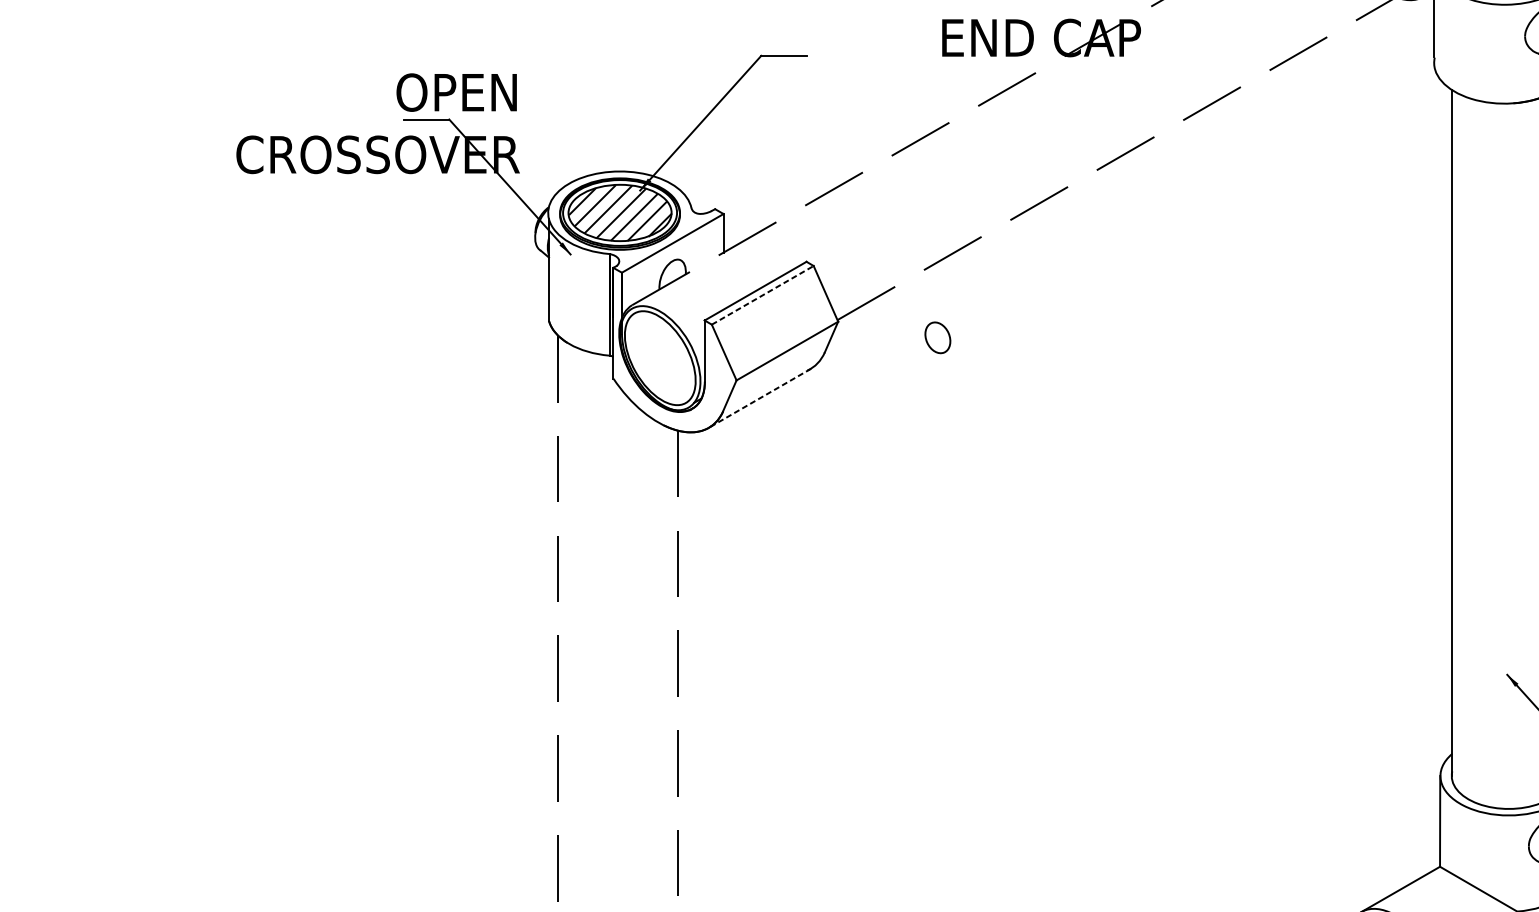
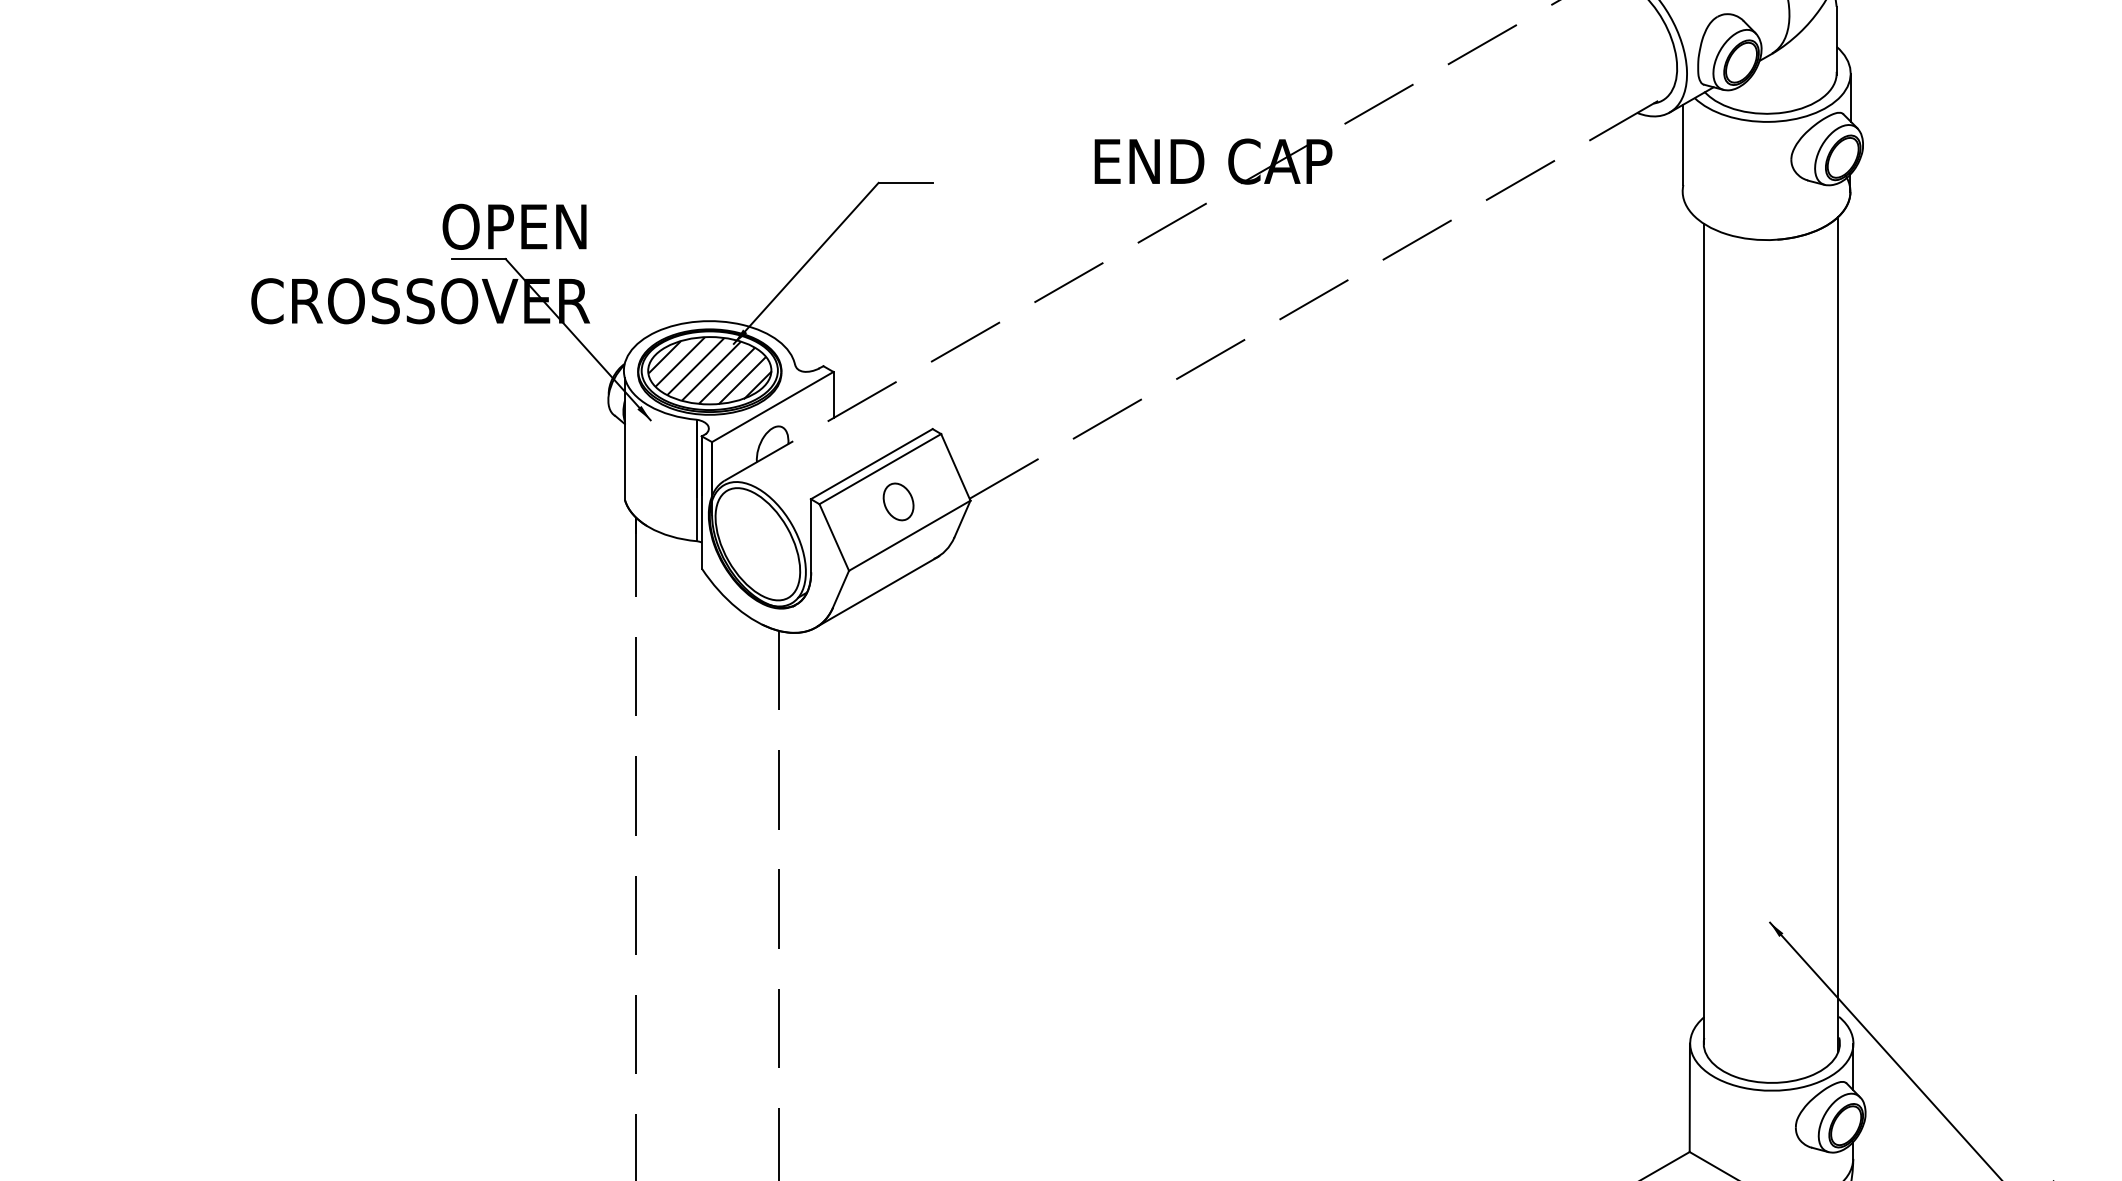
line: (762, 294) -> (880, 468), dashed -> solid
part: (937, 337) -> (898, 501), moved
line: (761, 397) -> (878, 591), dashed -> solid

